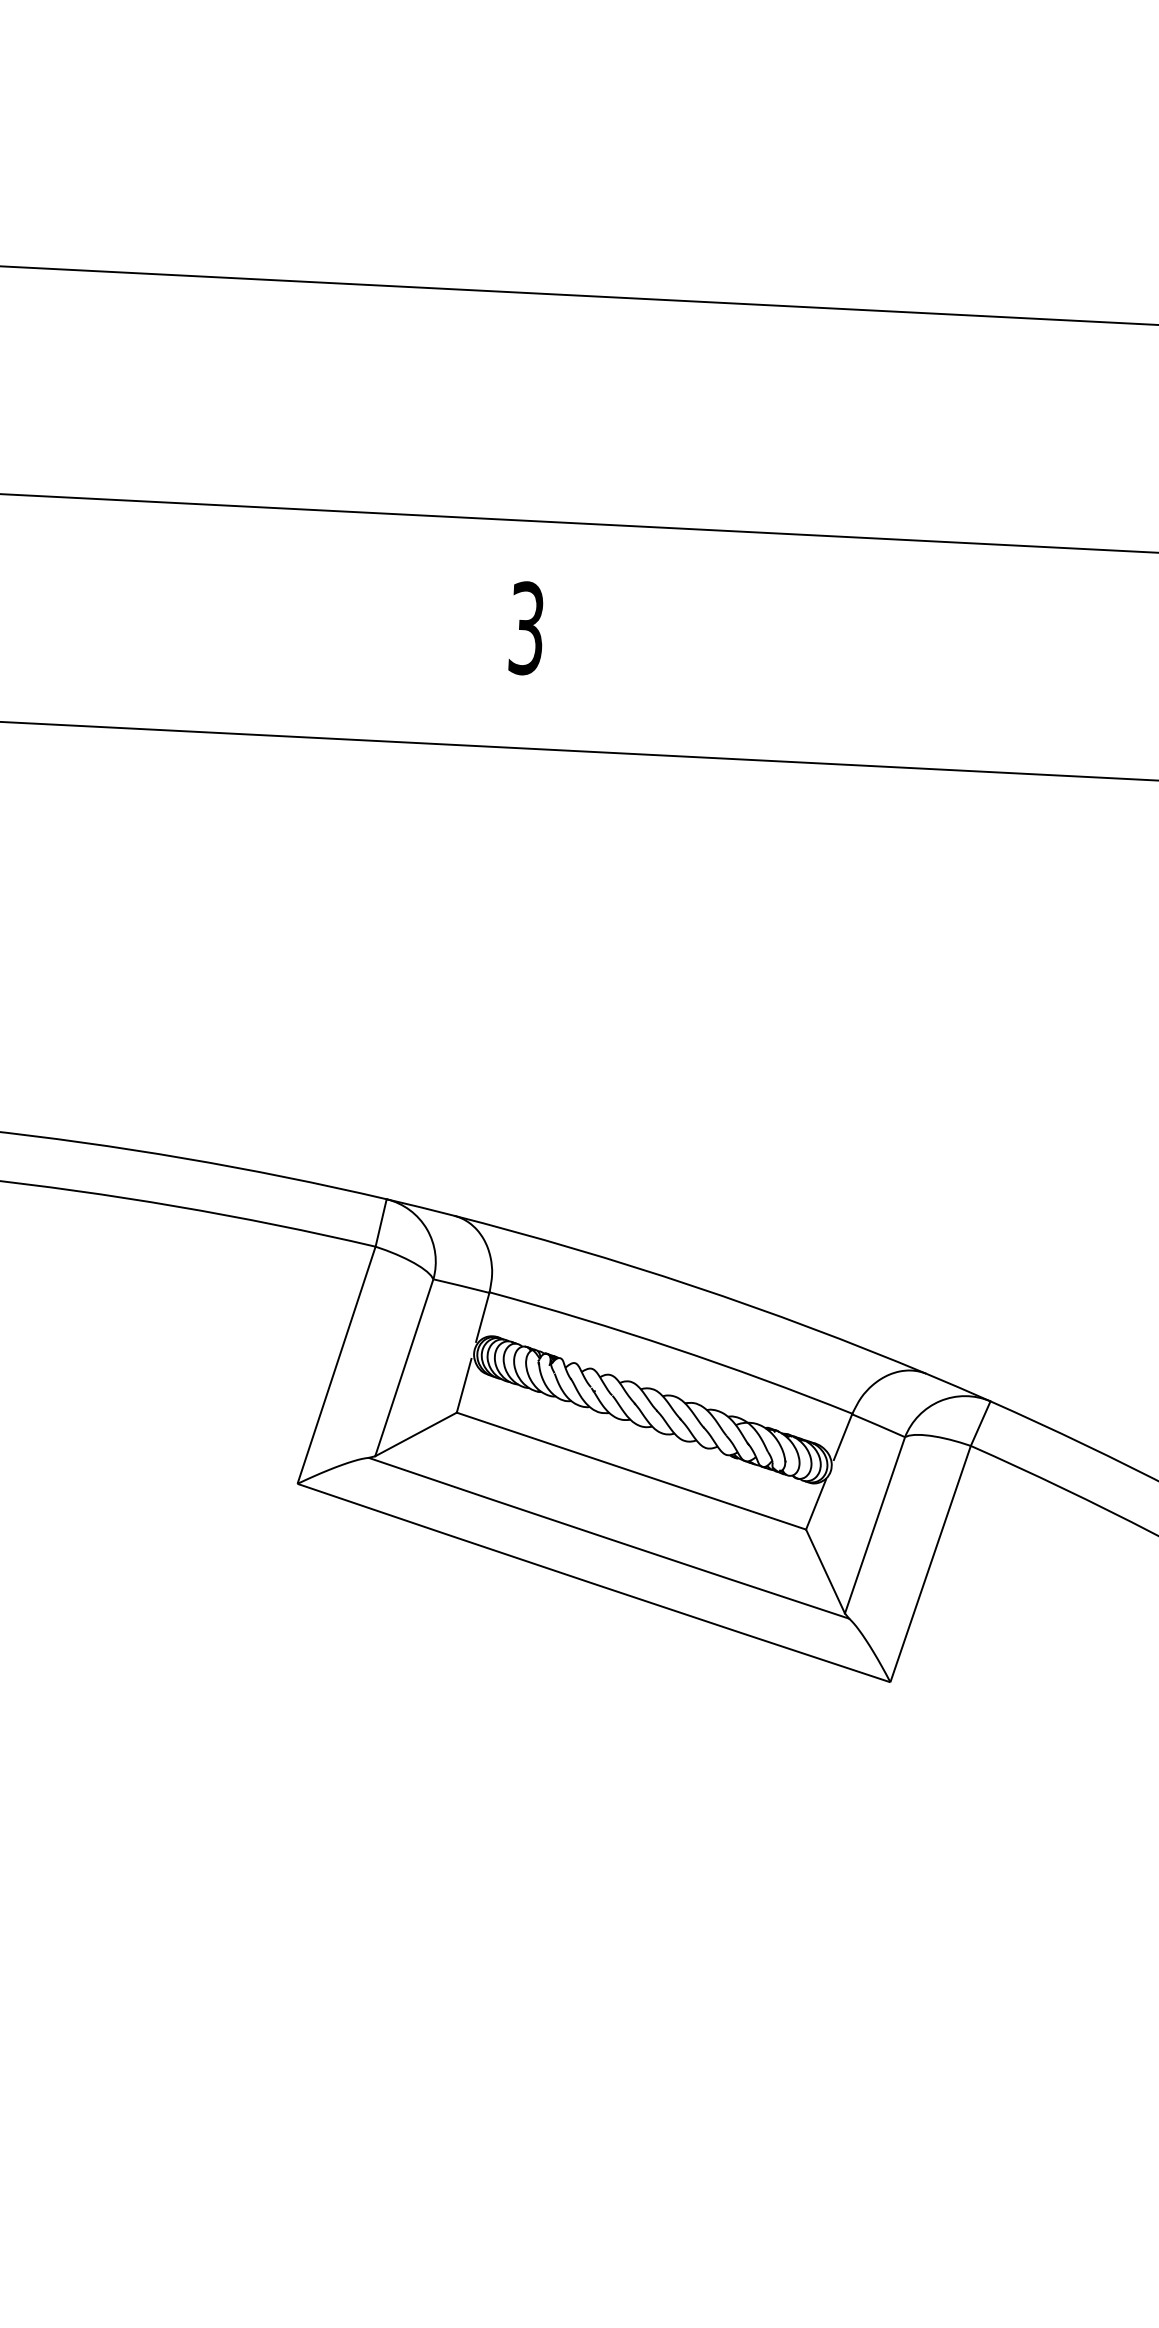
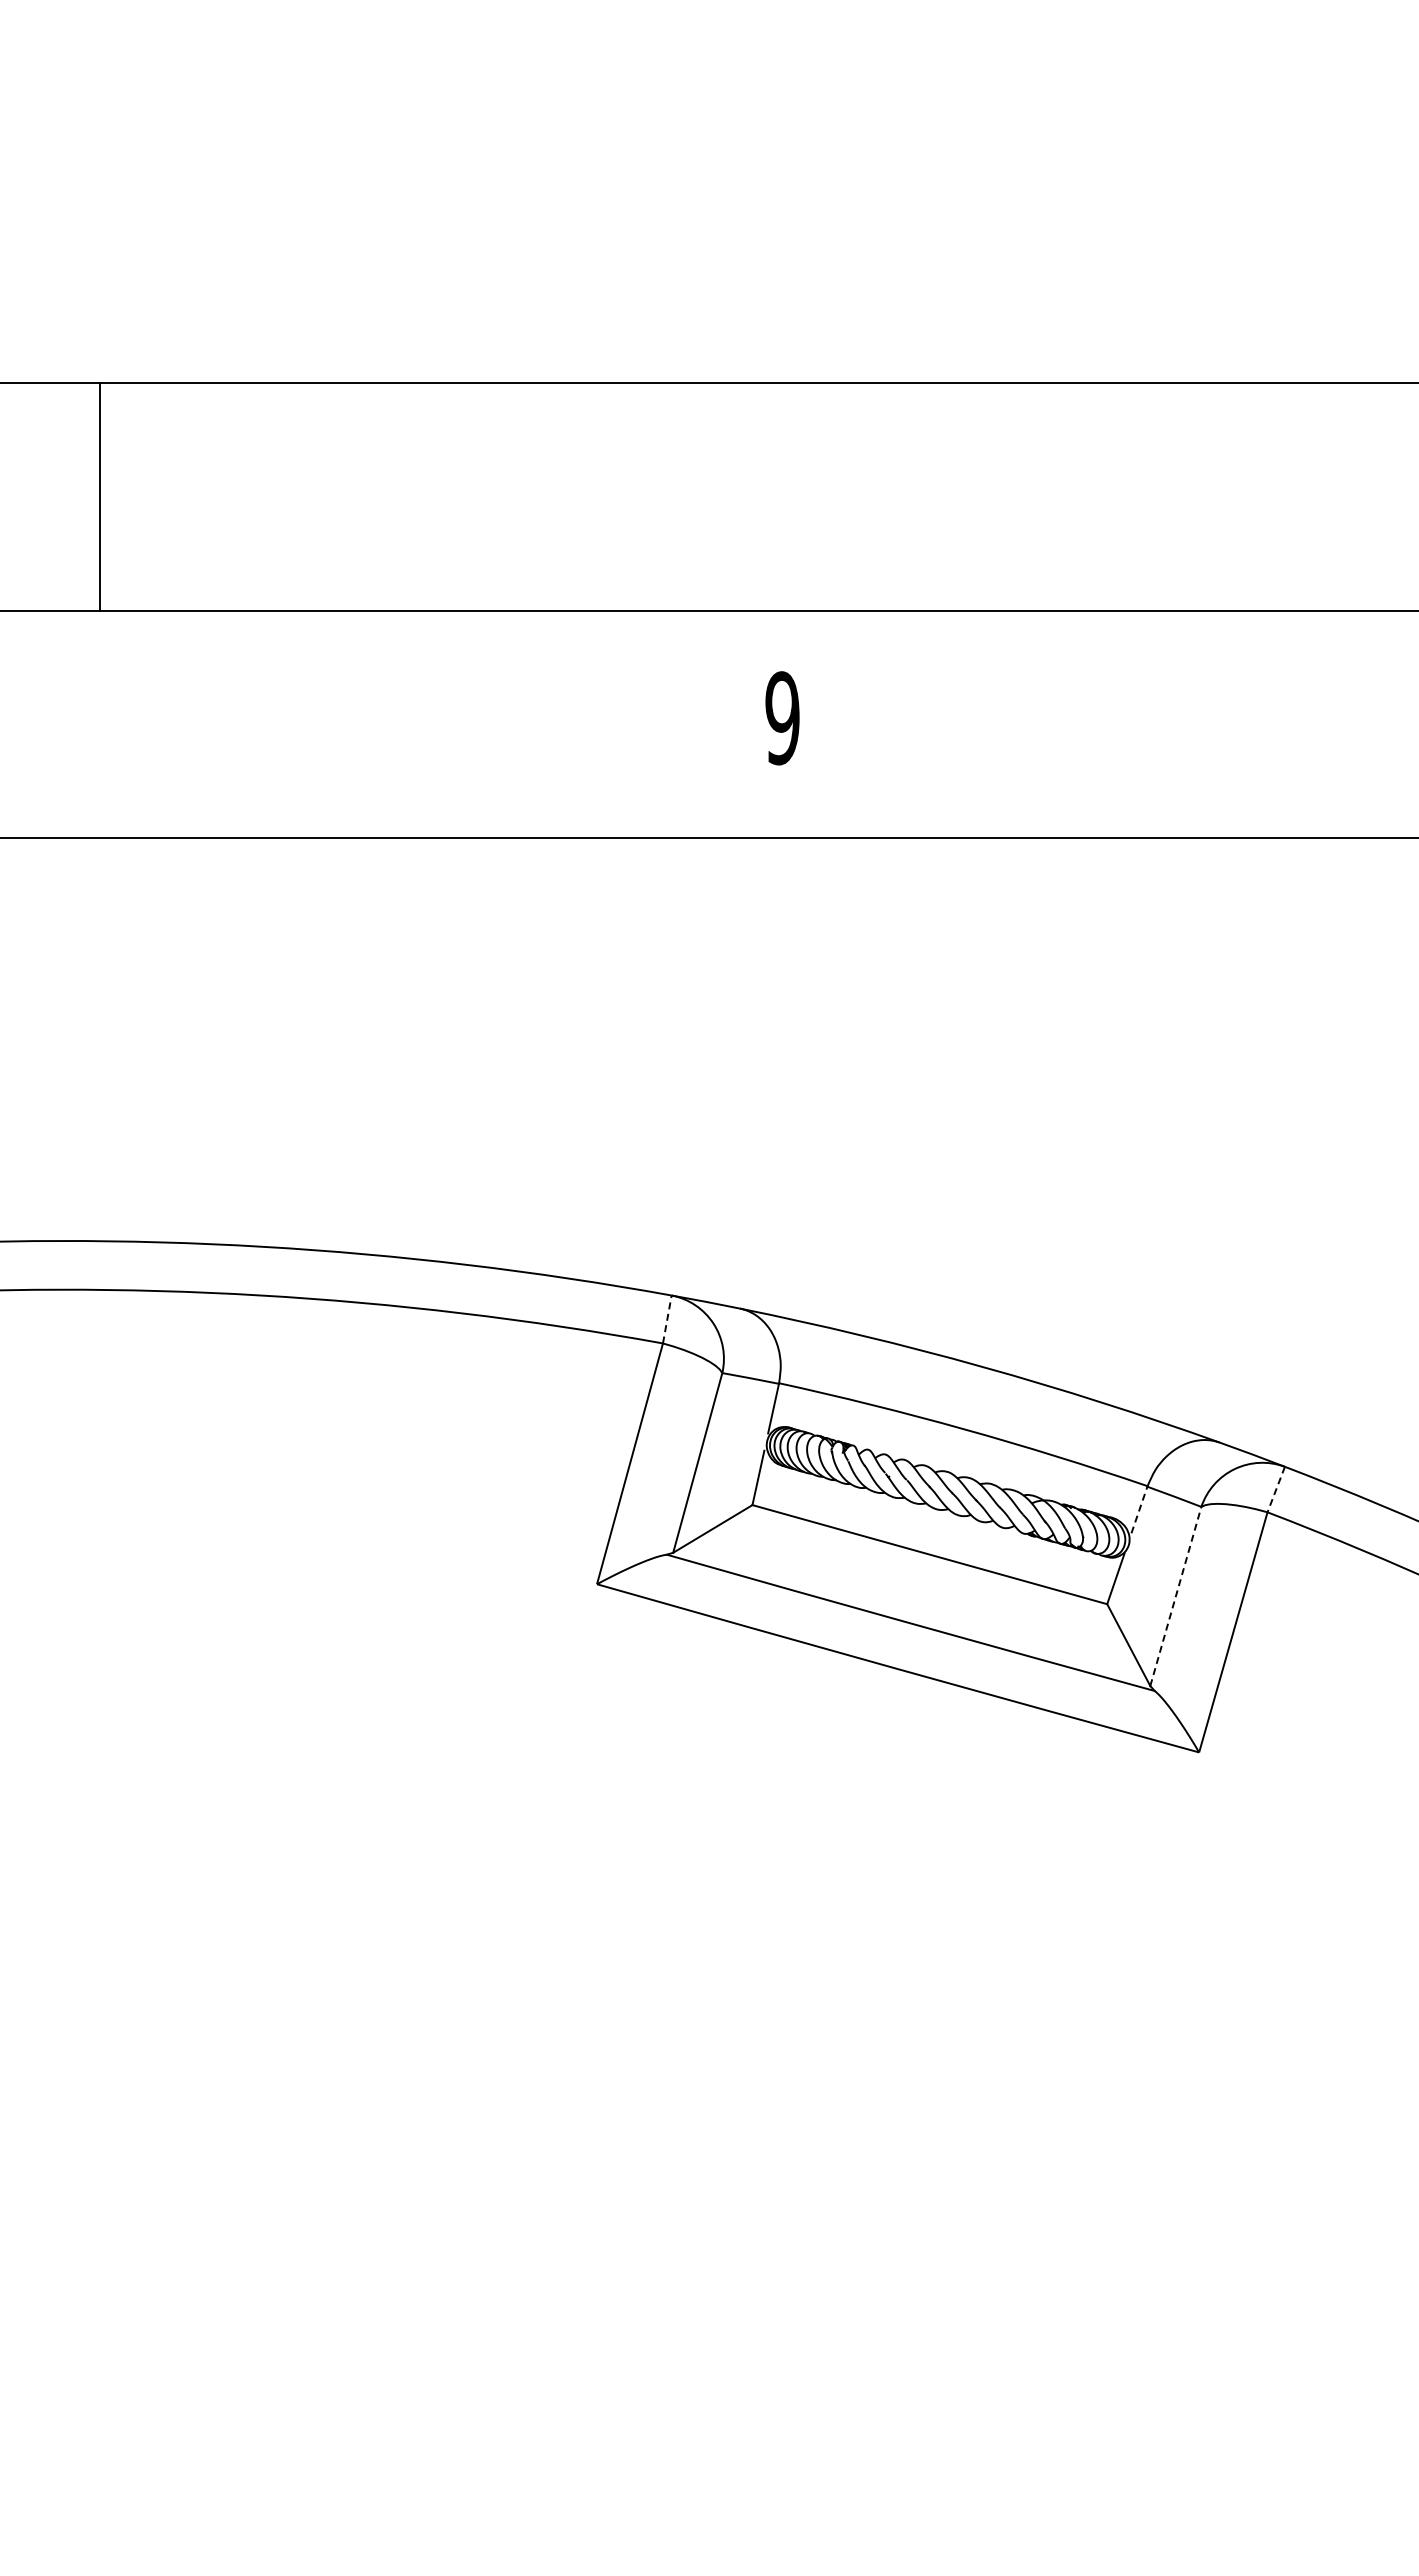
text: (526, 628) -> (782, 718), 3 -> 9
line: (381, 1223) -> (667, 1319), solid -> dashed
line: (980, 1424) -> (1276, 1490), solid -> dashed
line: (843, 1437) -> (1139, 1510), solid -> dashed
line: (875, 1524) -> (1176, 1595), solid -> dashed

